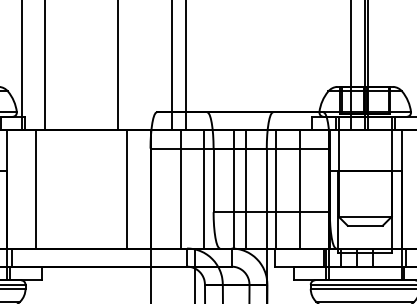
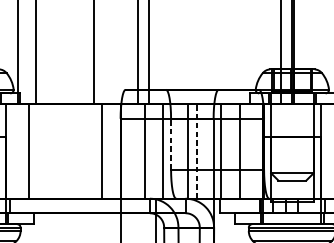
line: (213, 180) -> (171, 144), solid -> dashed
line: (246, 188) -> (197, 150), solid -> dashed

